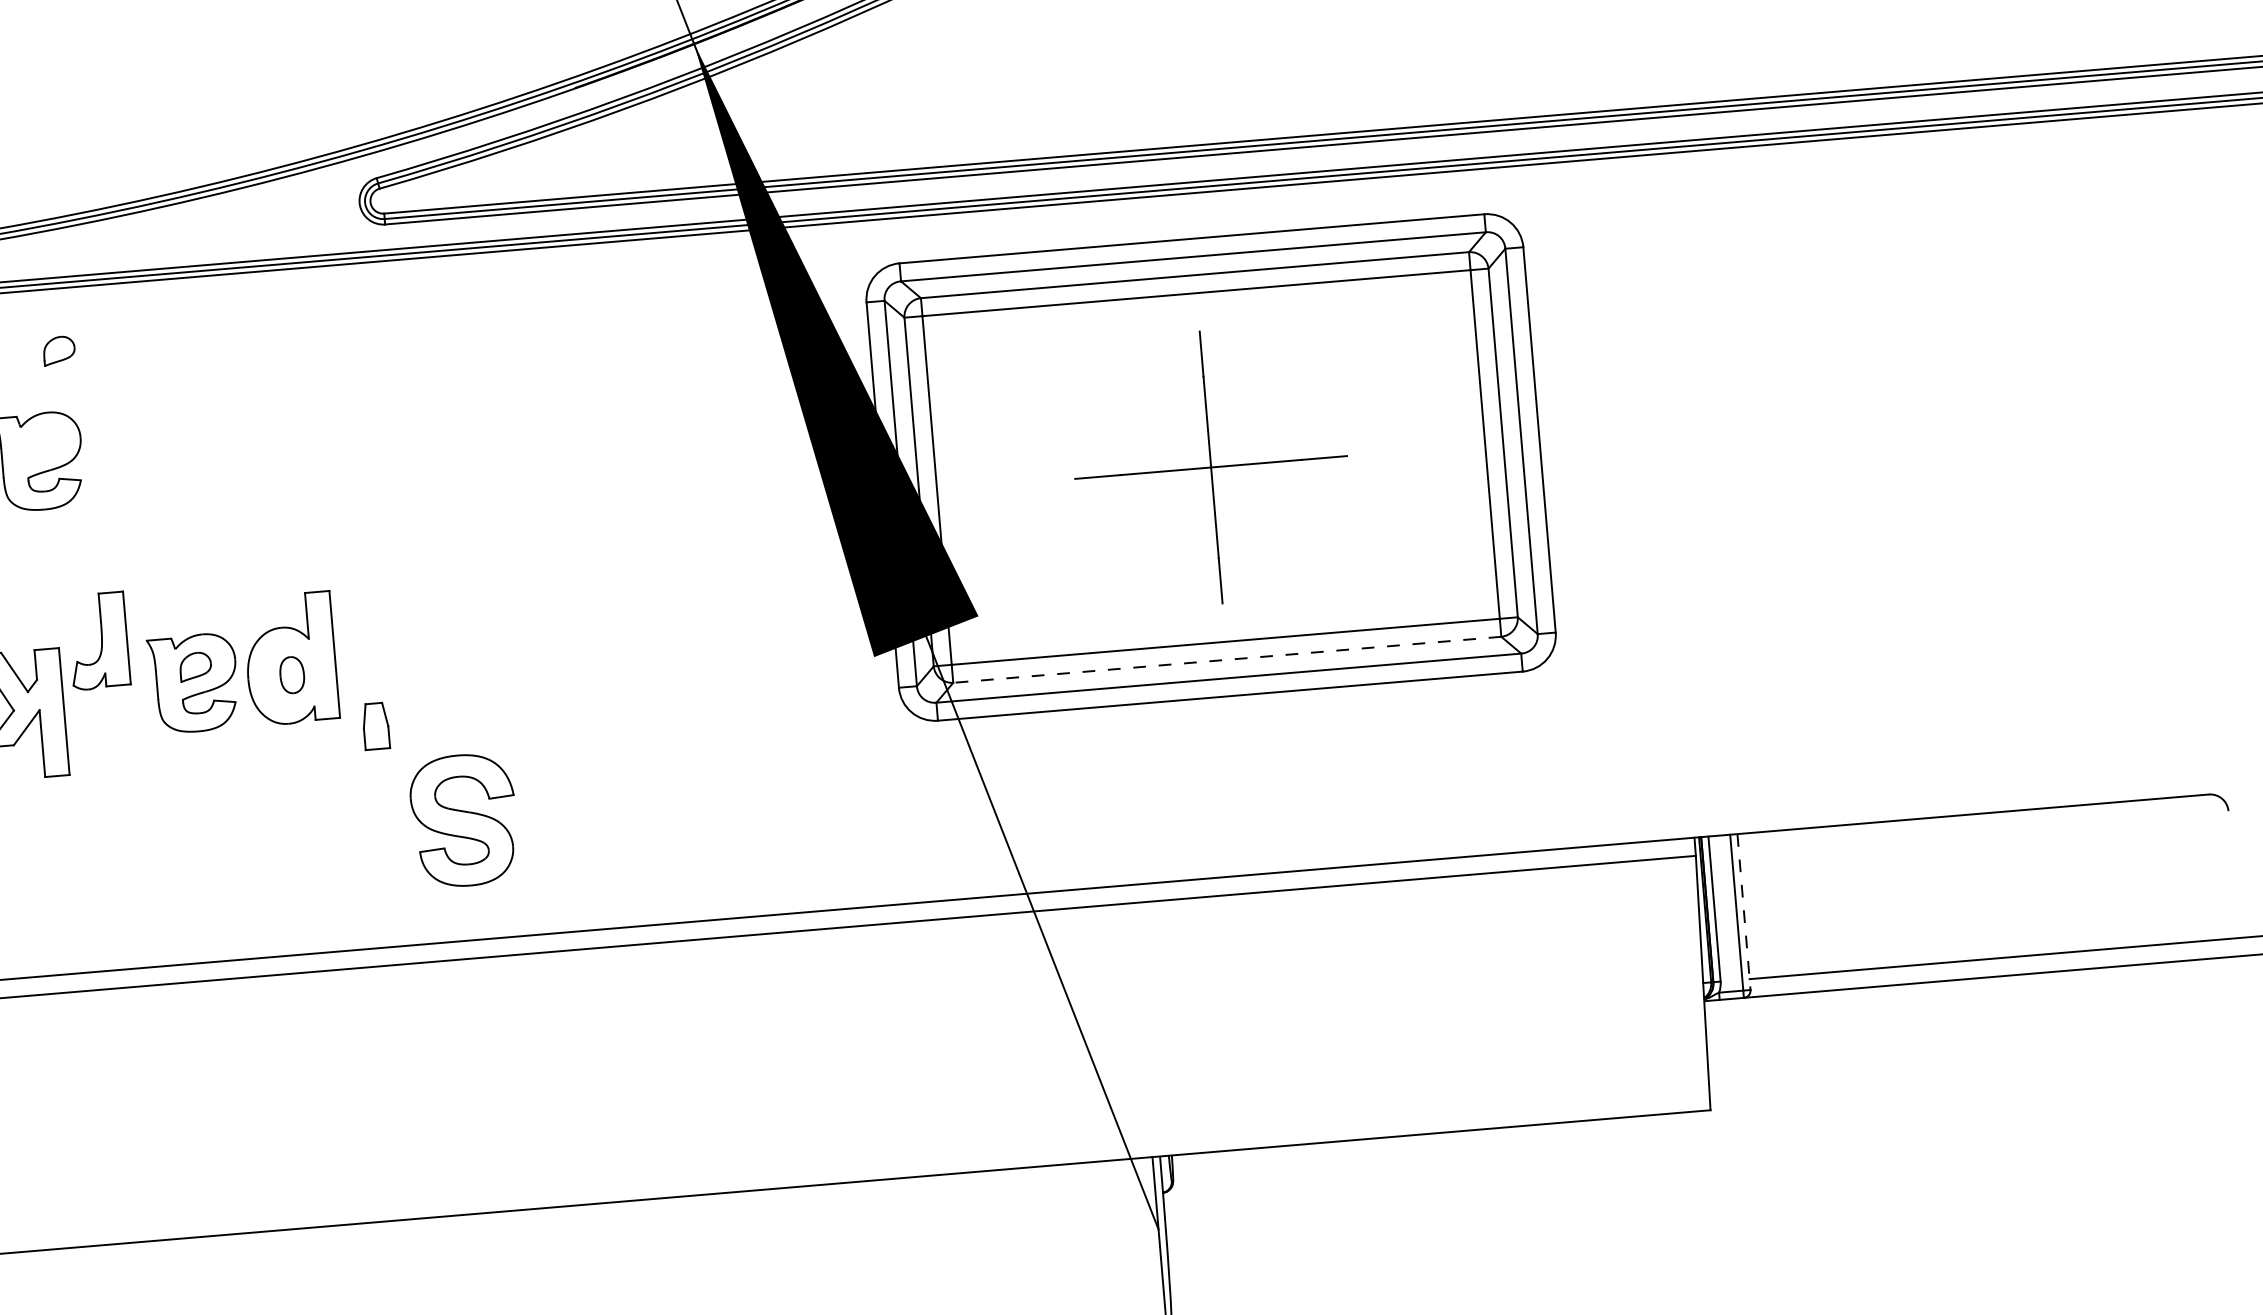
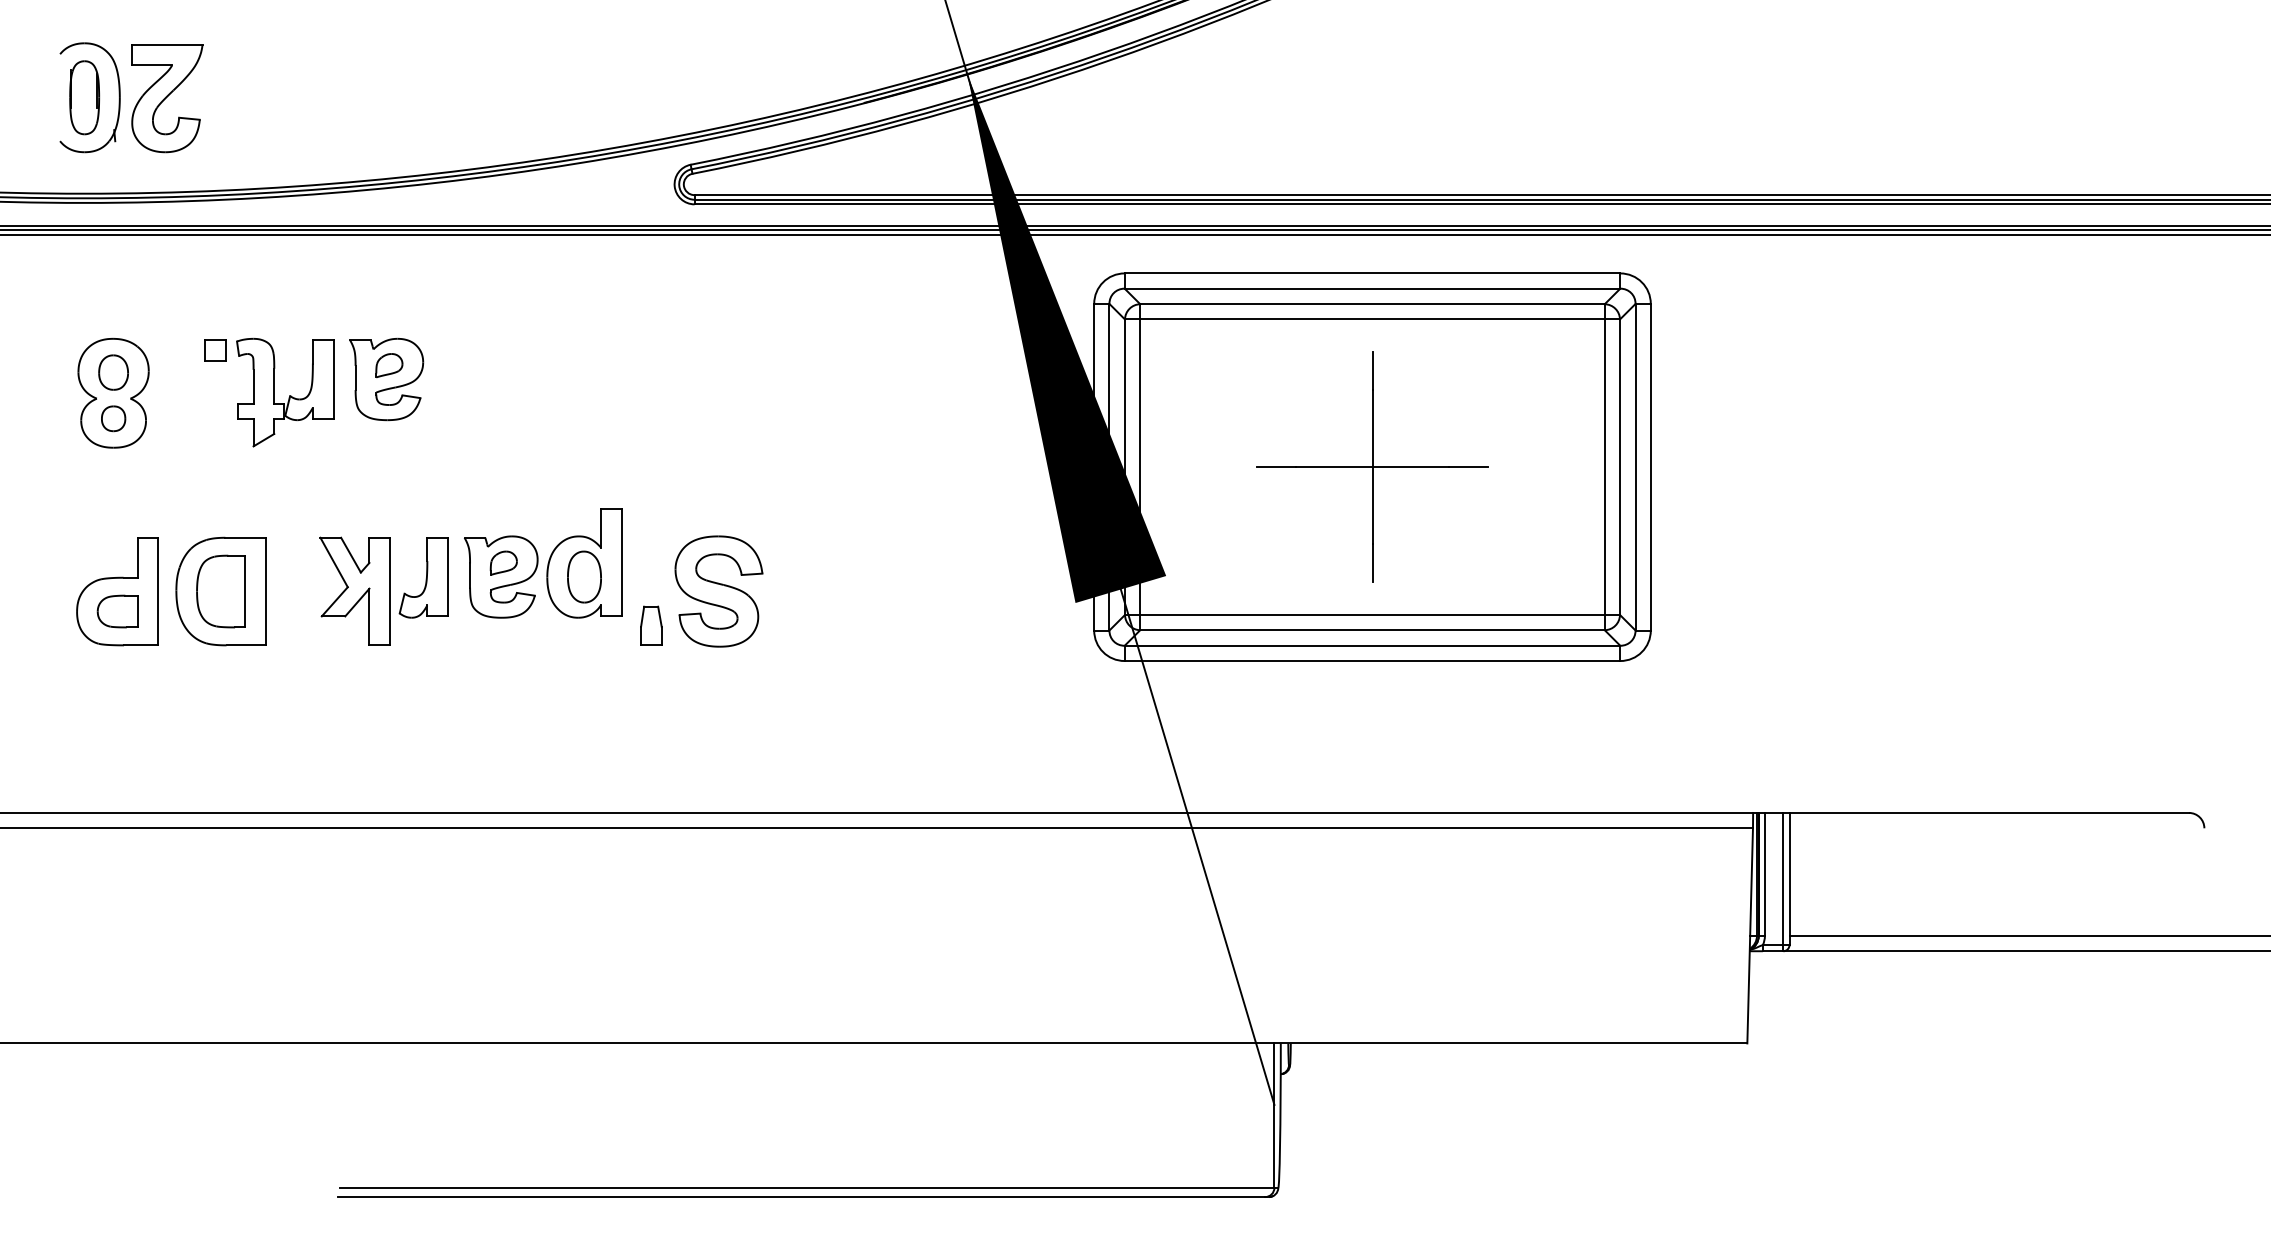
part: (59, 350) -> (389, 365), moved
part: (98, 640) -> (423, 577), moved
line: (1227, 660) -> (1372, 630), dashed -> solid
part: (292, 674) -> (584, 576), size x1.67
part: (463, 820) -> (718, 591), moved
line: (1744, 912) -> (1789, 879), dashed -> solid

